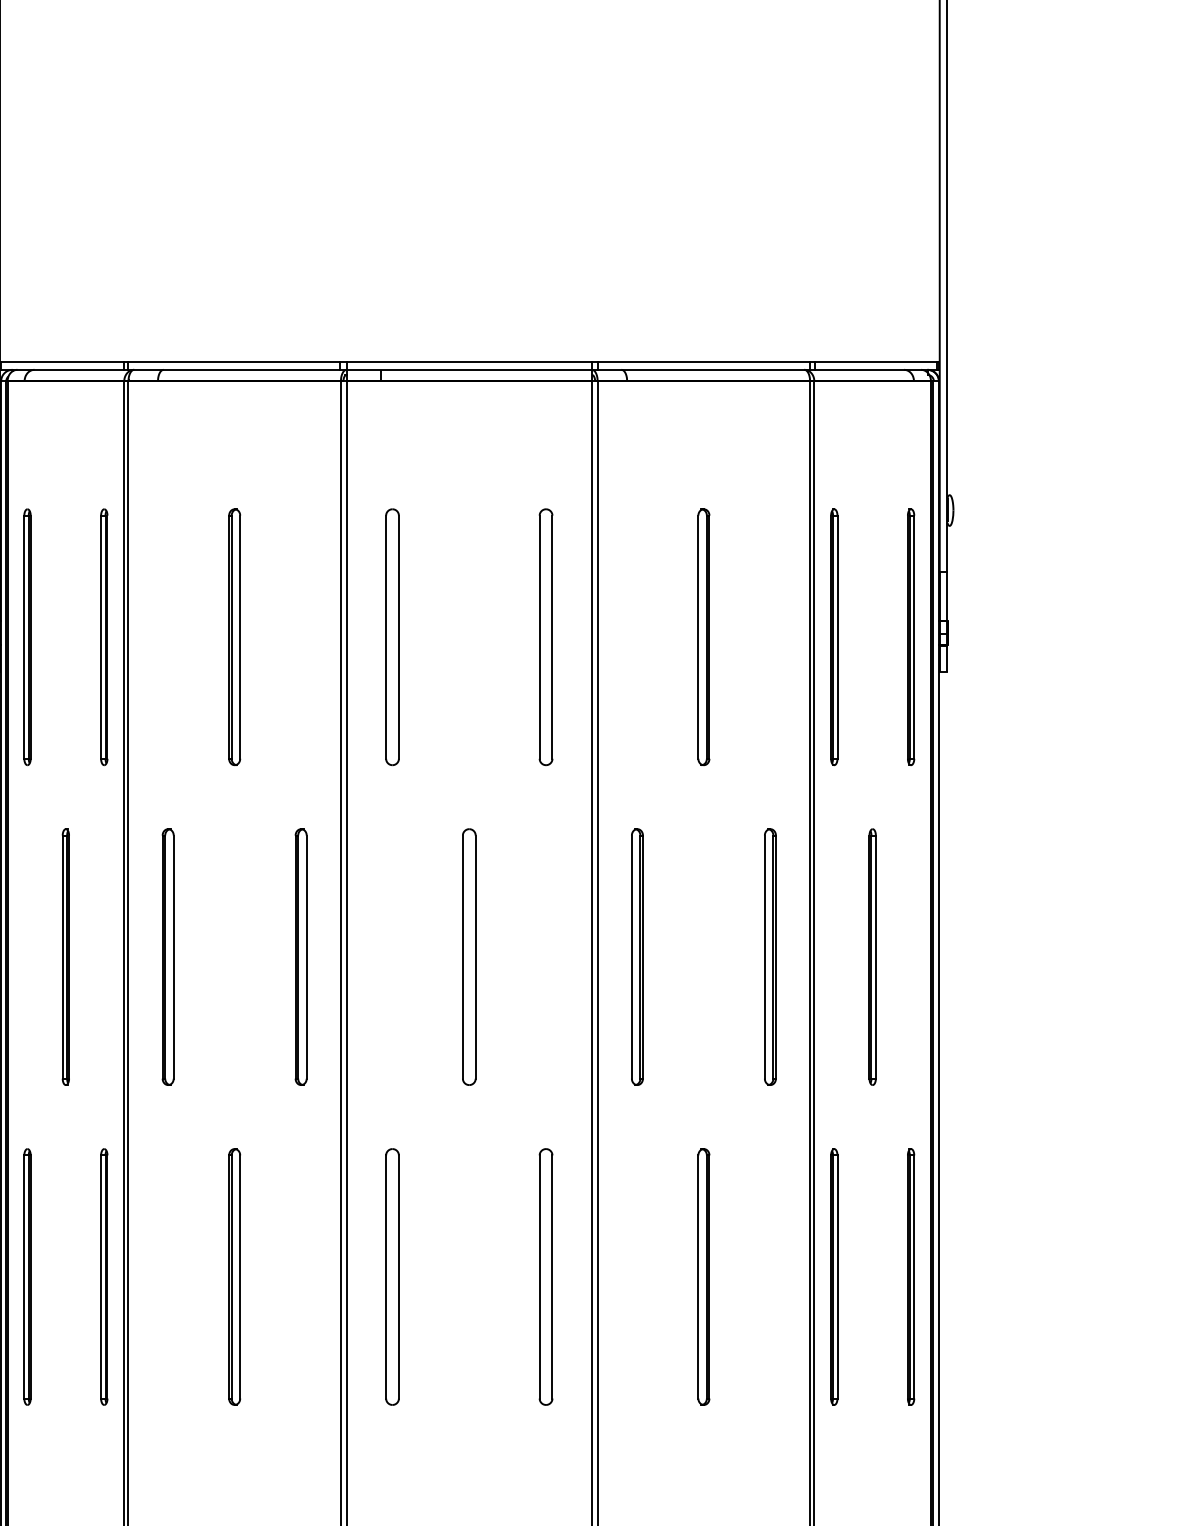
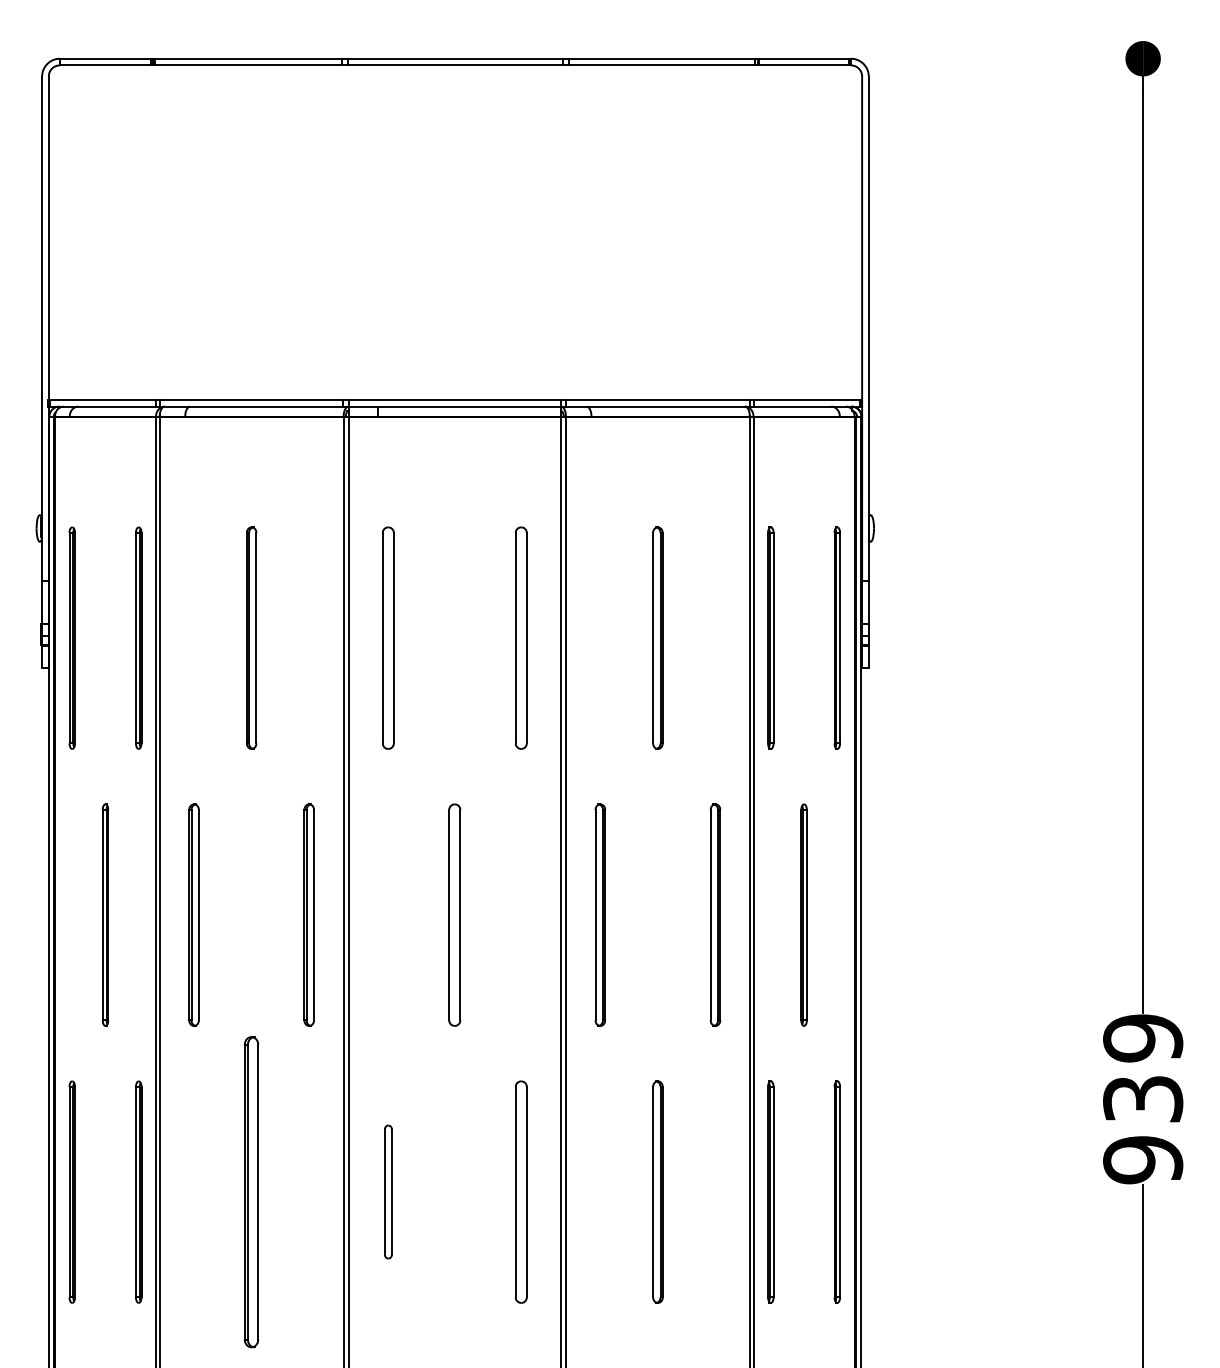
part: (234, 1276) -> (251, 1191), size x1.4
part: (392, 1276) -> (388, 1191), size x0.6

